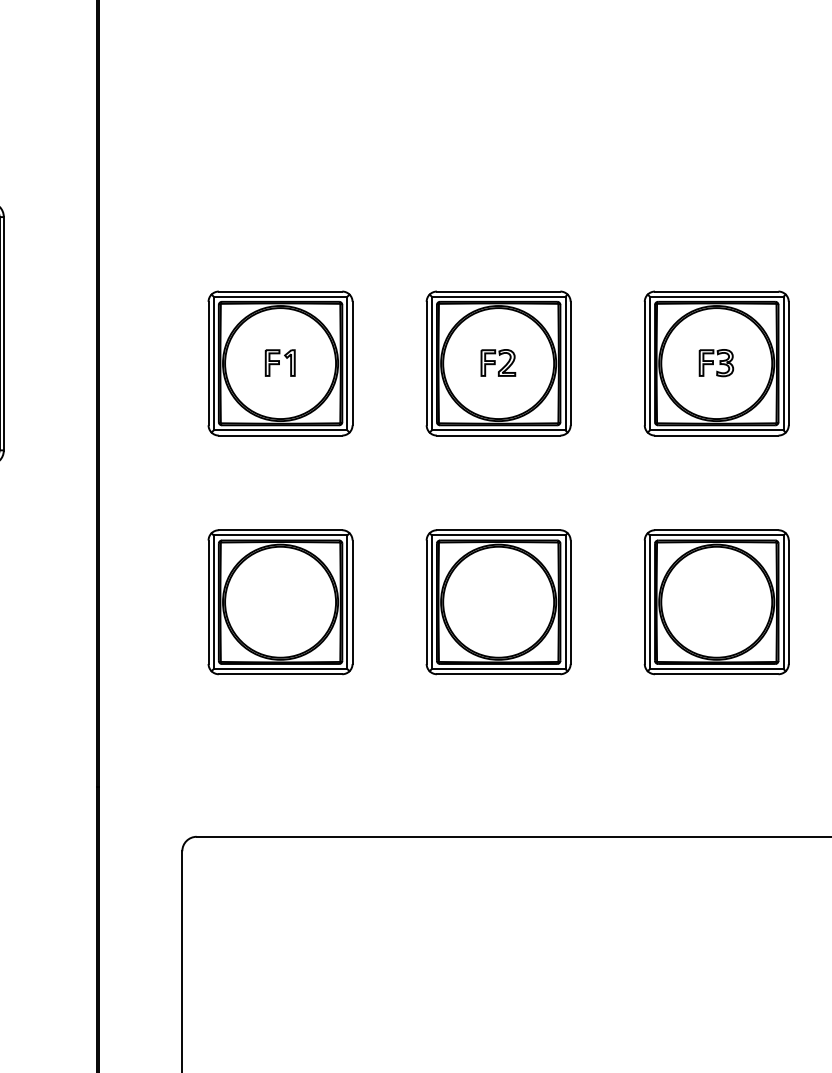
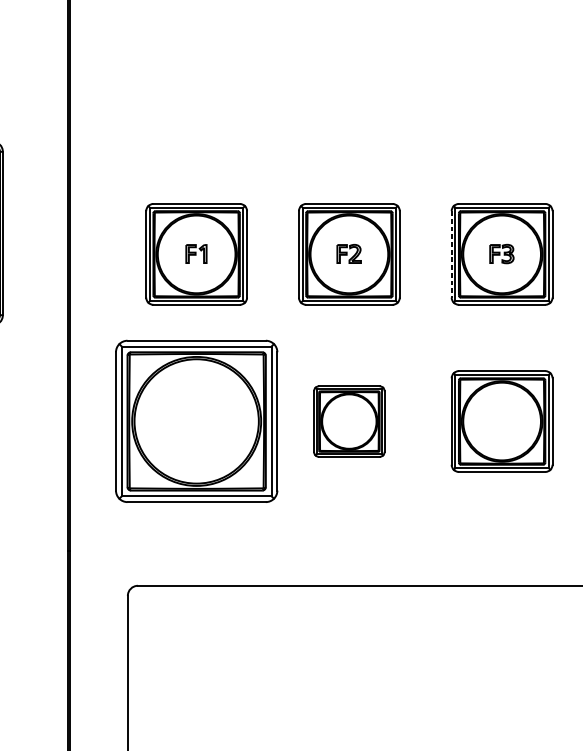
line: (644, 363) -> (451, 254), solid -> dashed
part: (280, 602) -> (196, 421), size x1.6
part: (498, 602) -> (349, 421), size x0.7

